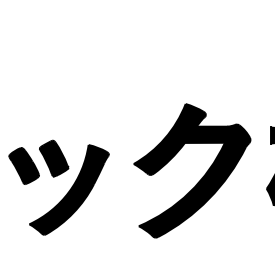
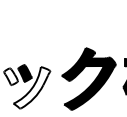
fill: (22, 165) -> (10, 76), removed
fill: (68, 189) -> (31, 87), removed

